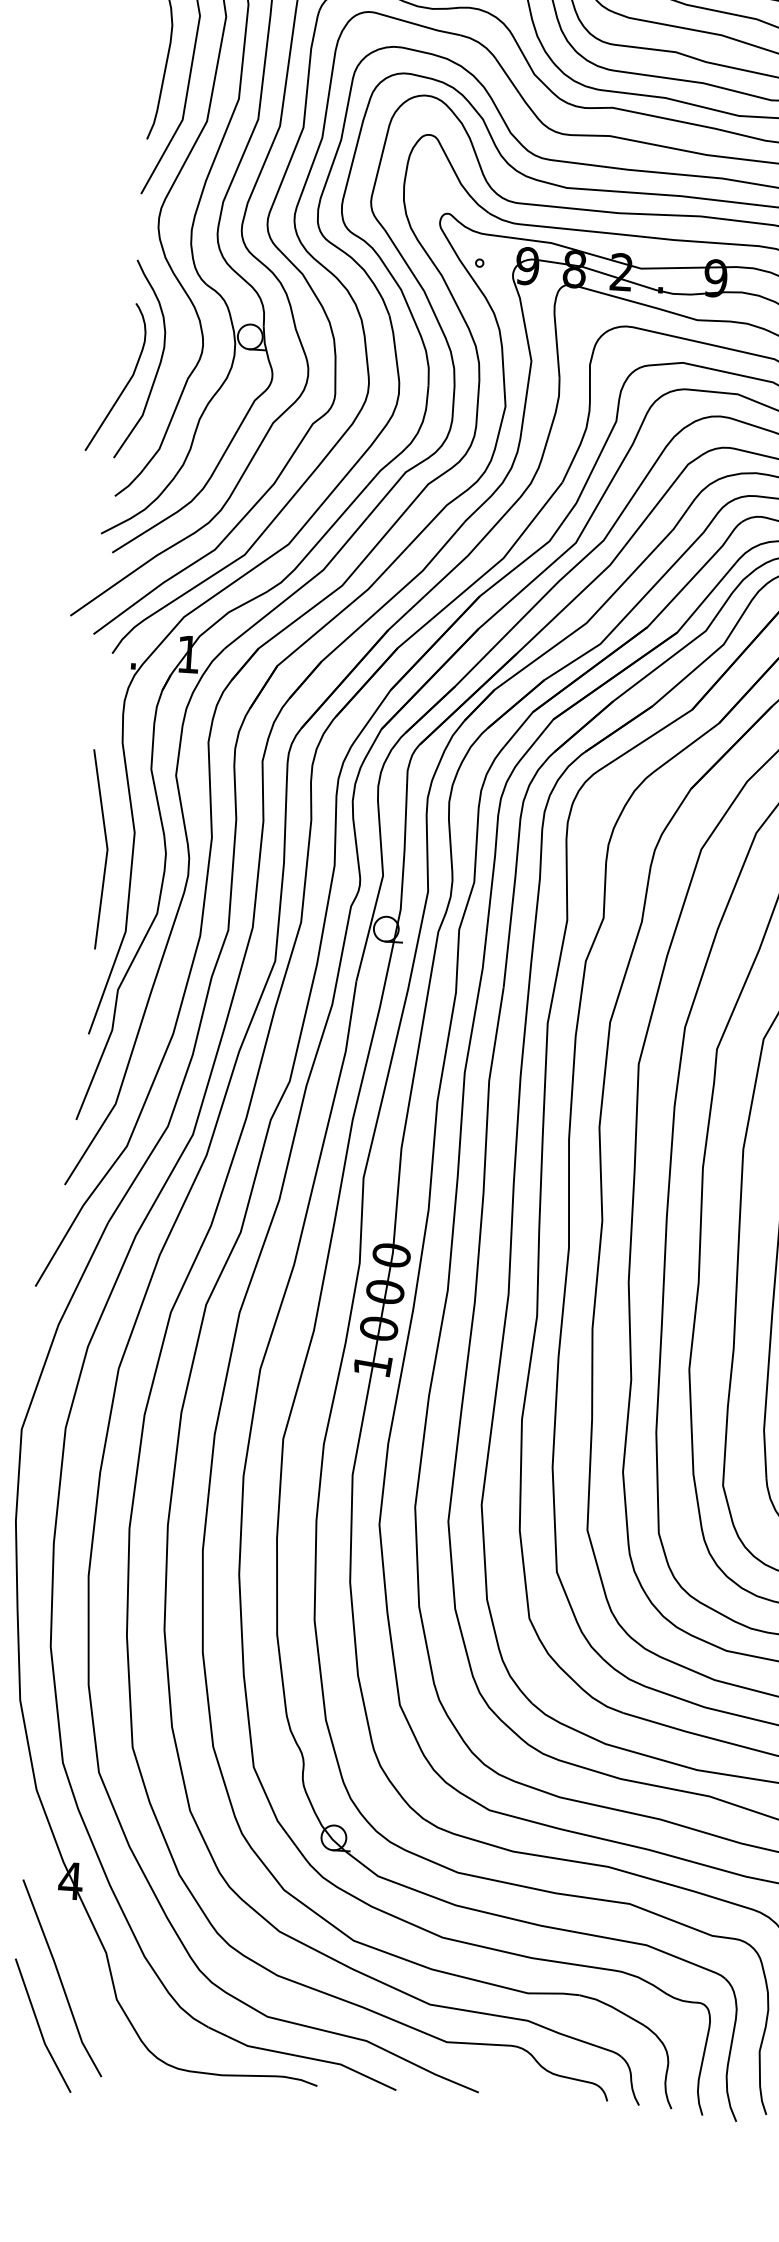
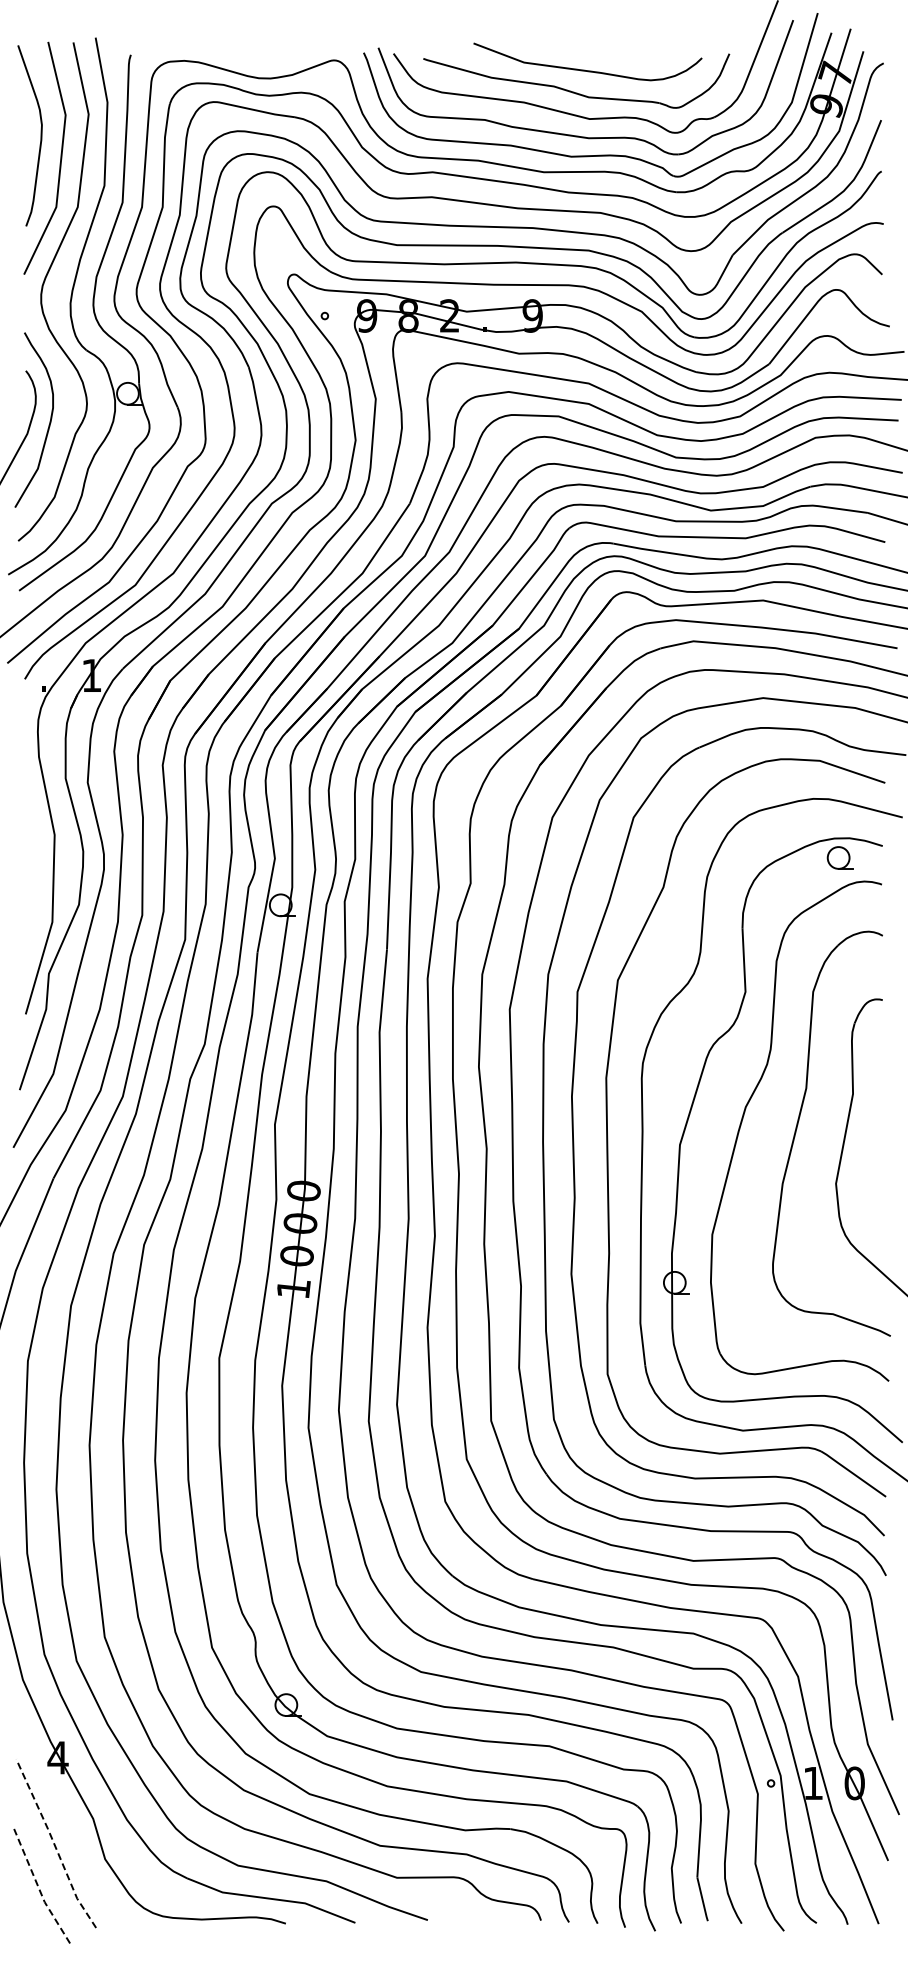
line: (106, 849) -> (30, 851), removed
line: (60, 1979) -> (54, 1844), solid -> dashed
line: (40, 2028) -> (39, 1888), solid -> dashed

